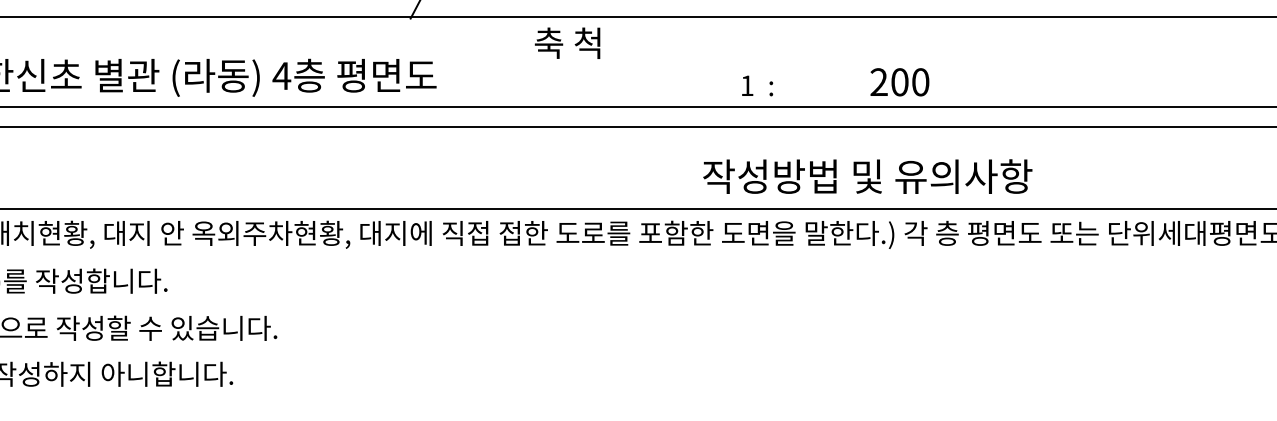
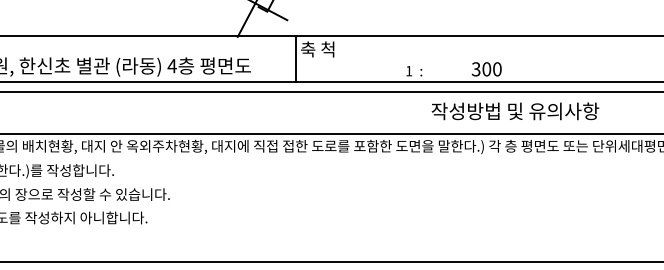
line: (524, 60) -> (295, 58), added
text: (877, 82) -> (475, 69), 200 -> 300
text: (867, 176) -> (515, 111), moved

